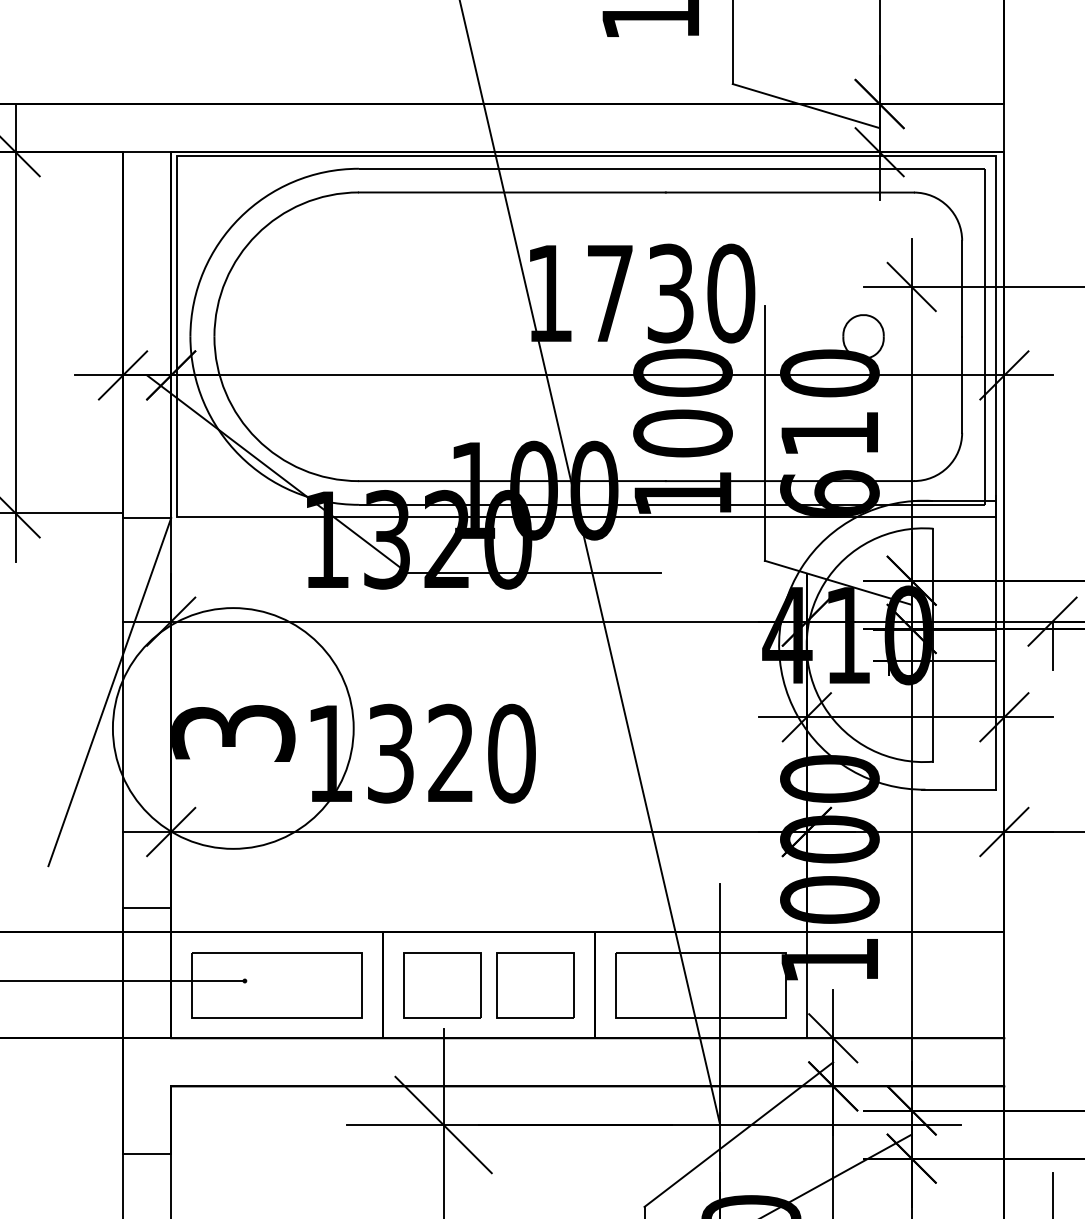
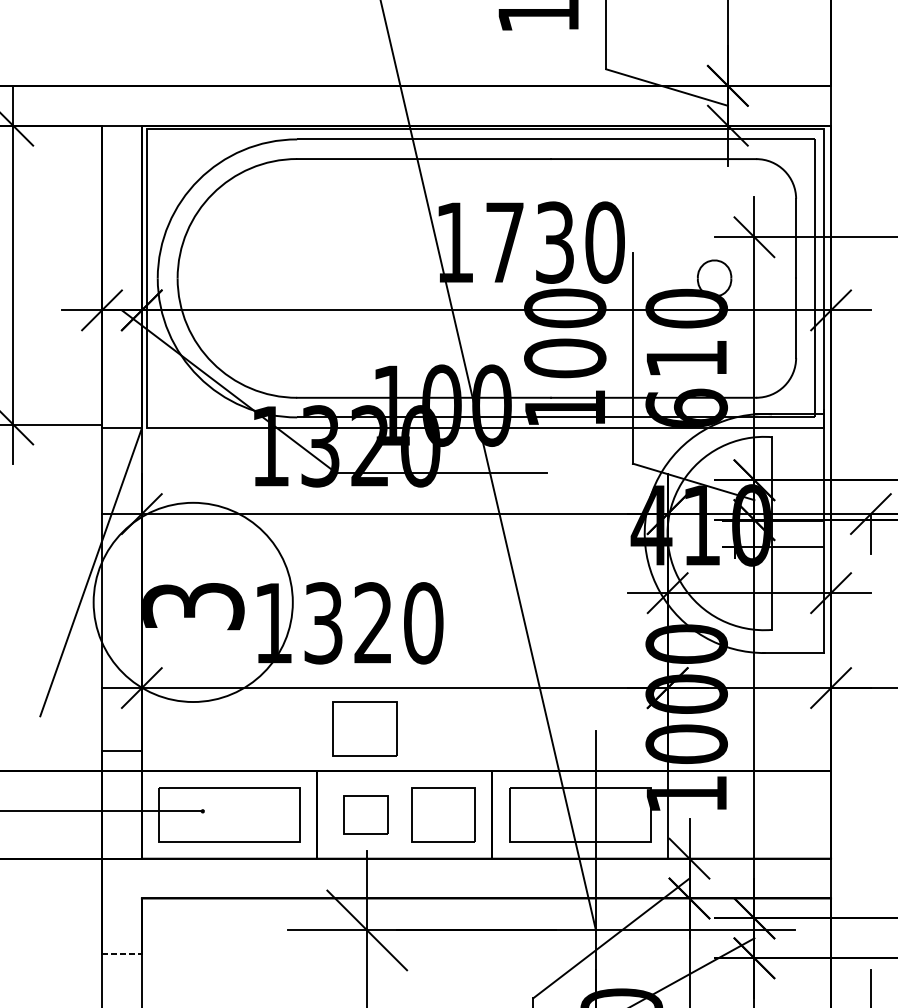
part: (440, 881) -> (364, 728), added
part: (442, 985) -> (366, 815), size x0.7
line: (147, 1153) -> (122, 953), solid -> dashed

